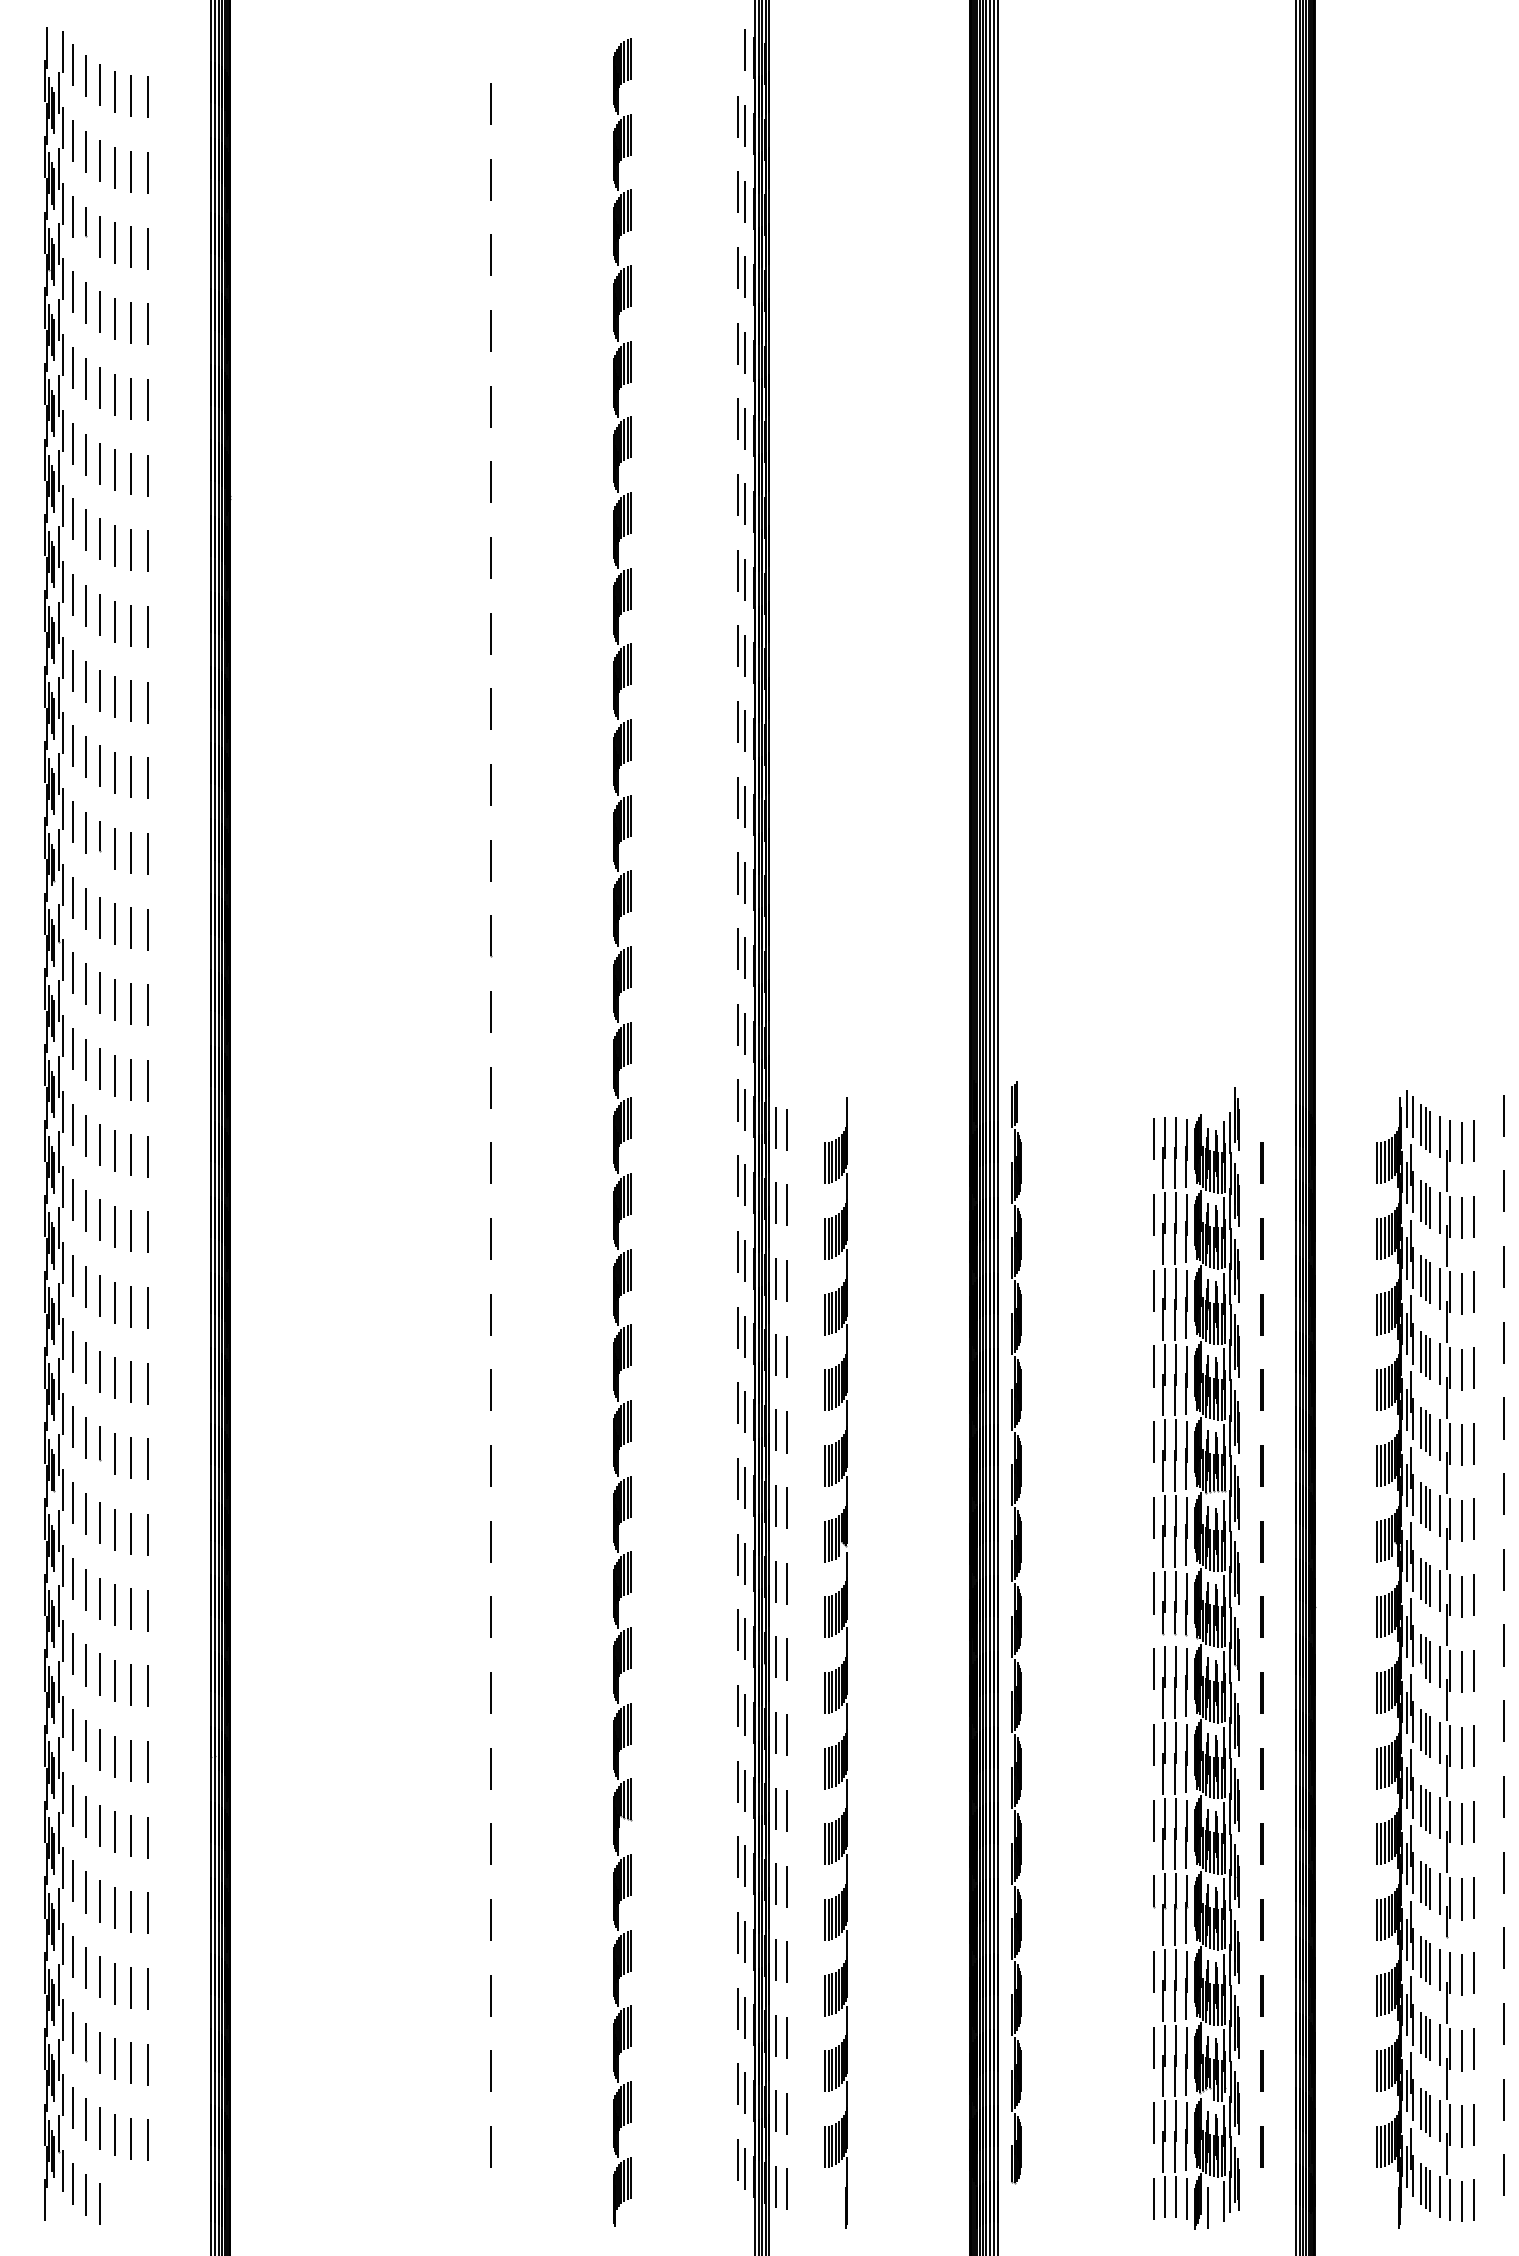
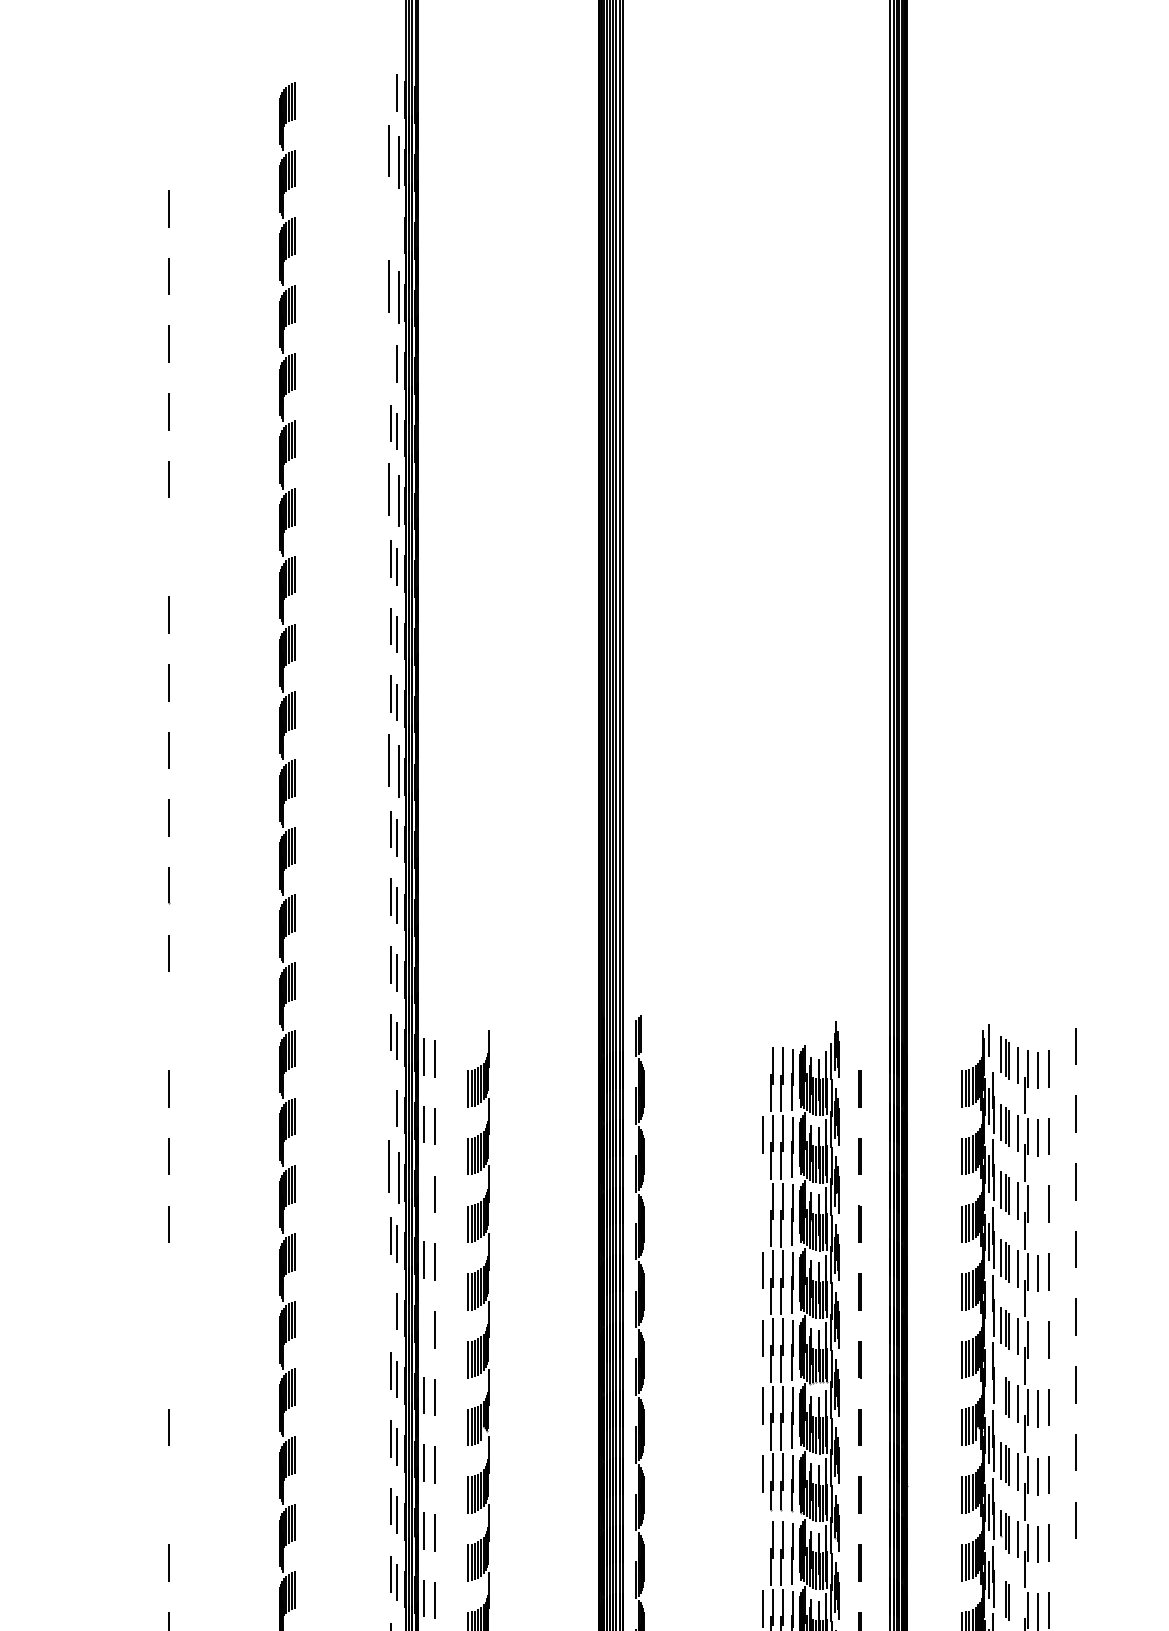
line: (490, 103) -> (169, 140), removed
part: (741, 121) -> (393, 156), size x1.4
line: (737, 192) -> (390, 220), removed
line: (745, 201) -> (397, 228), removed
part: (741, 272) -> (393, 291), size x1.4
line: (737, 343) -> (390, 355), removed
part: (741, 499) -> (393, 494), size x1.4
line: (490, 557) -> (169, 546), removed
part: (741, 802) -> (393, 766), size x1.4
line: (490, 1087) -> (169, 1021), removed
line: (1412, 1116) -> (994, 1047), removed
line: (1153, 1139) -> (762, 1067), removed
line: (737, 1176) -> (390, 1100), removed
part: (741, 1256) -> (393, 1172), size x1.4
line: (775, 1278) -> (424, 1191), removed
line: (1153, 1290) -> (762, 1202), removed
line: (1461, 1293) -> (1038, 1205), removed
line: (490, 1390) -> (169, 1292), removed
line: (737, 1403) -> (390, 1303), removed
line: (1406, 1409) -> (988, 1309), removed
line: (775, 1430) -> (424, 1327), removed
line: (1461, 1445) -> (1038, 1341), removed
line: (490, 1465) -> (169, 1359), removed
line: (1406, 1485) -> (988, 1377), removed
line: (1420, 1503) -> (1001, 1393), removed
line: (490, 1617) -> (169, 1495), removed
line: (1153, 1669) -> (762, 1541), removed
line: (1504, 1721) -> (1076, 1588), removed
line: (1420, 1730) -> (1001, 1596), removed
line: (1439, 1742) -> (1018, 1607), removed

